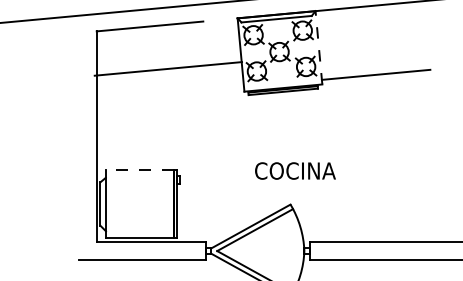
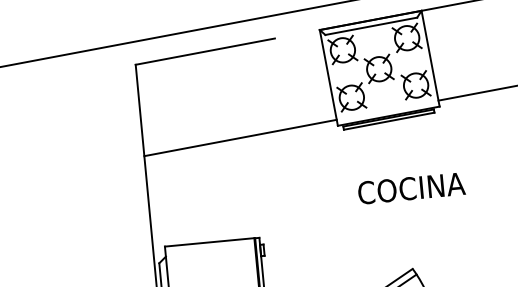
line: (318, 47) -> (429, 58), dashed -> solid
line: (168, 68) -> (240, 137), moved
line: (139, 170) -> (209, 242), dashed -> solid
text: (295, 170) -> (411, 187), moved

